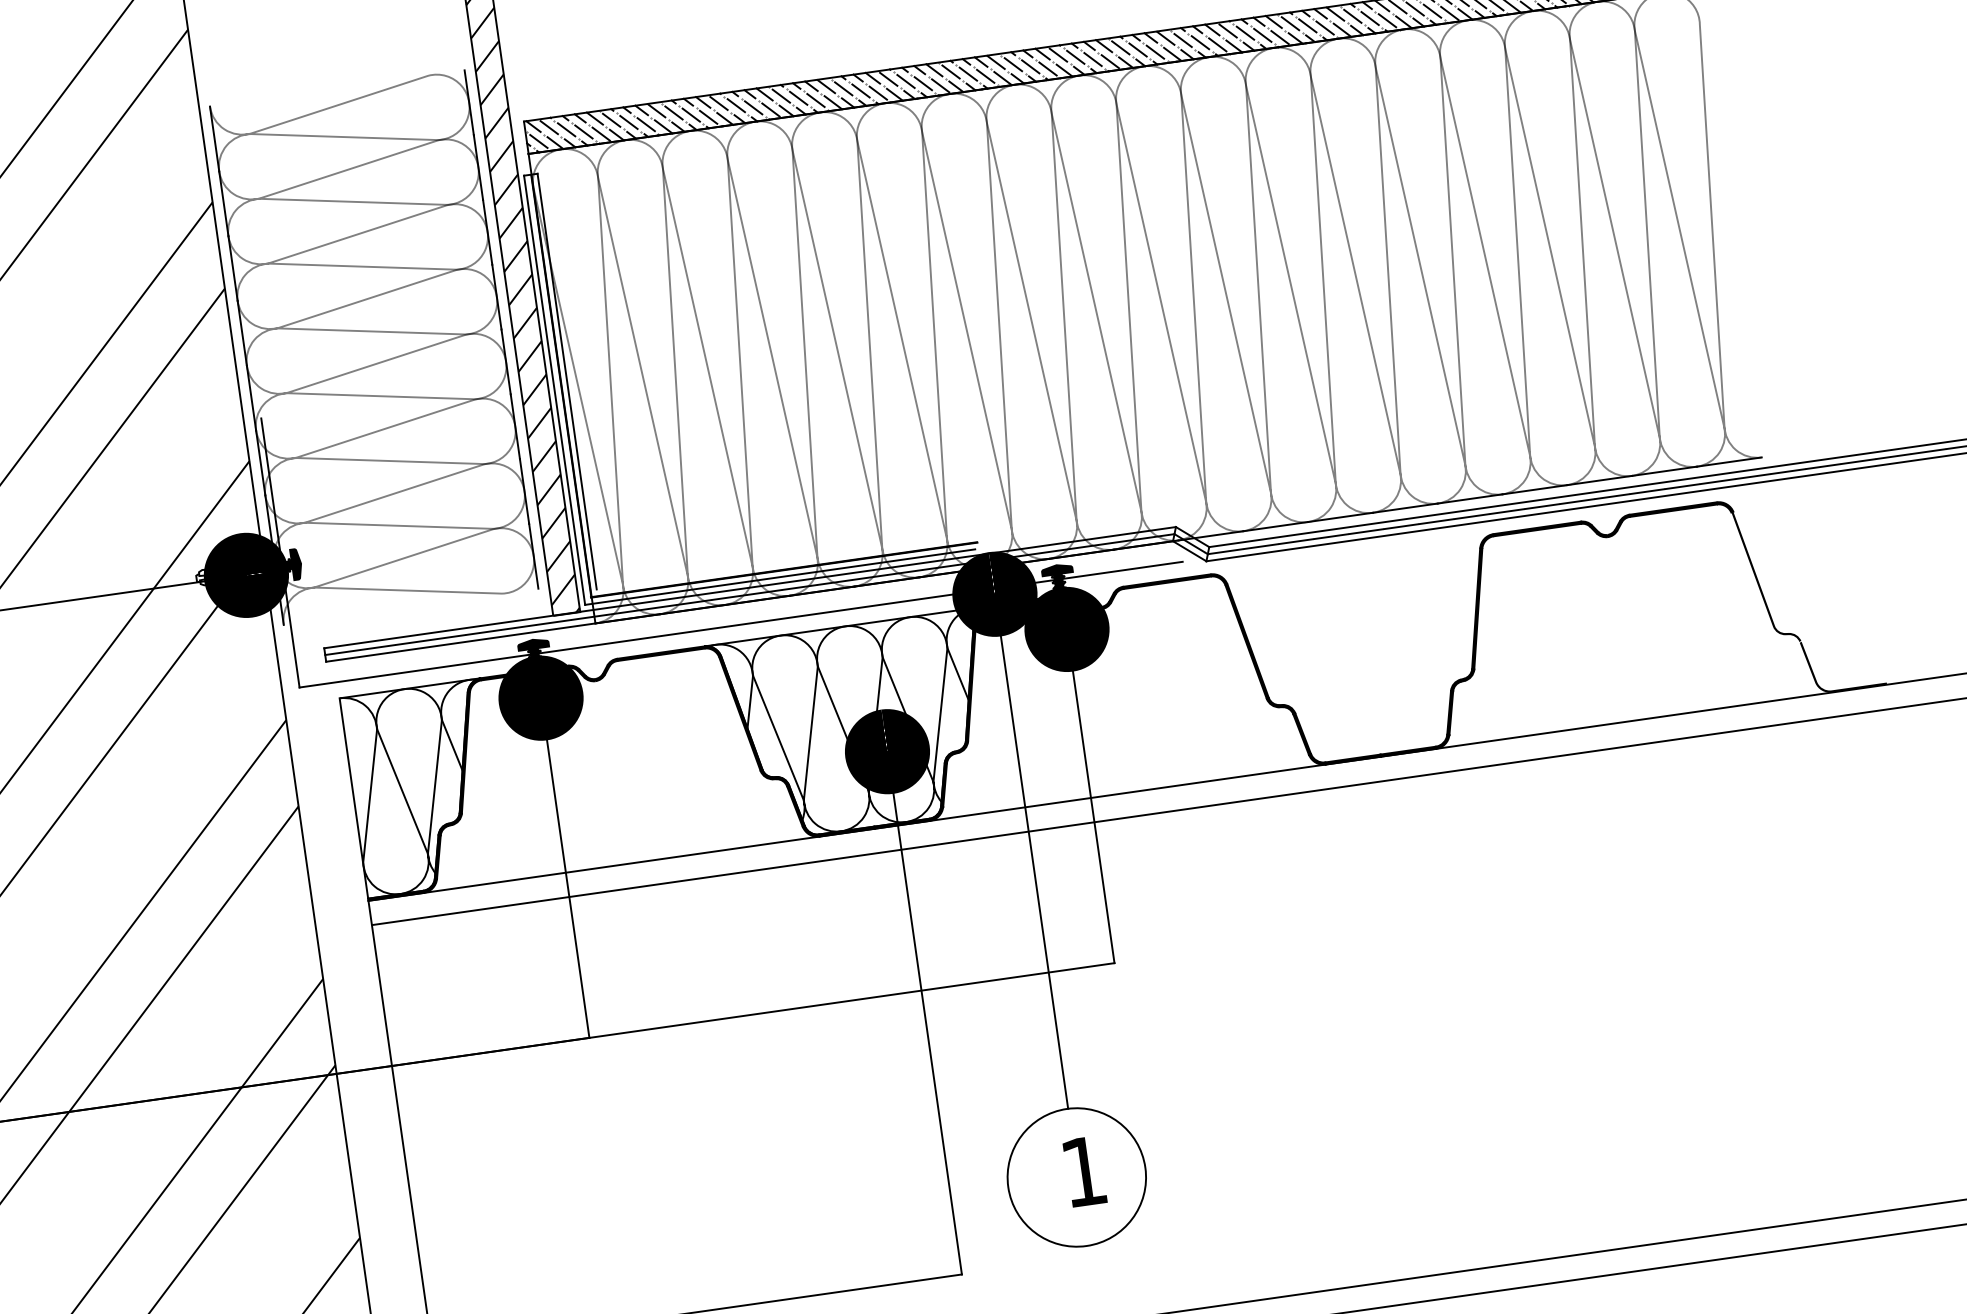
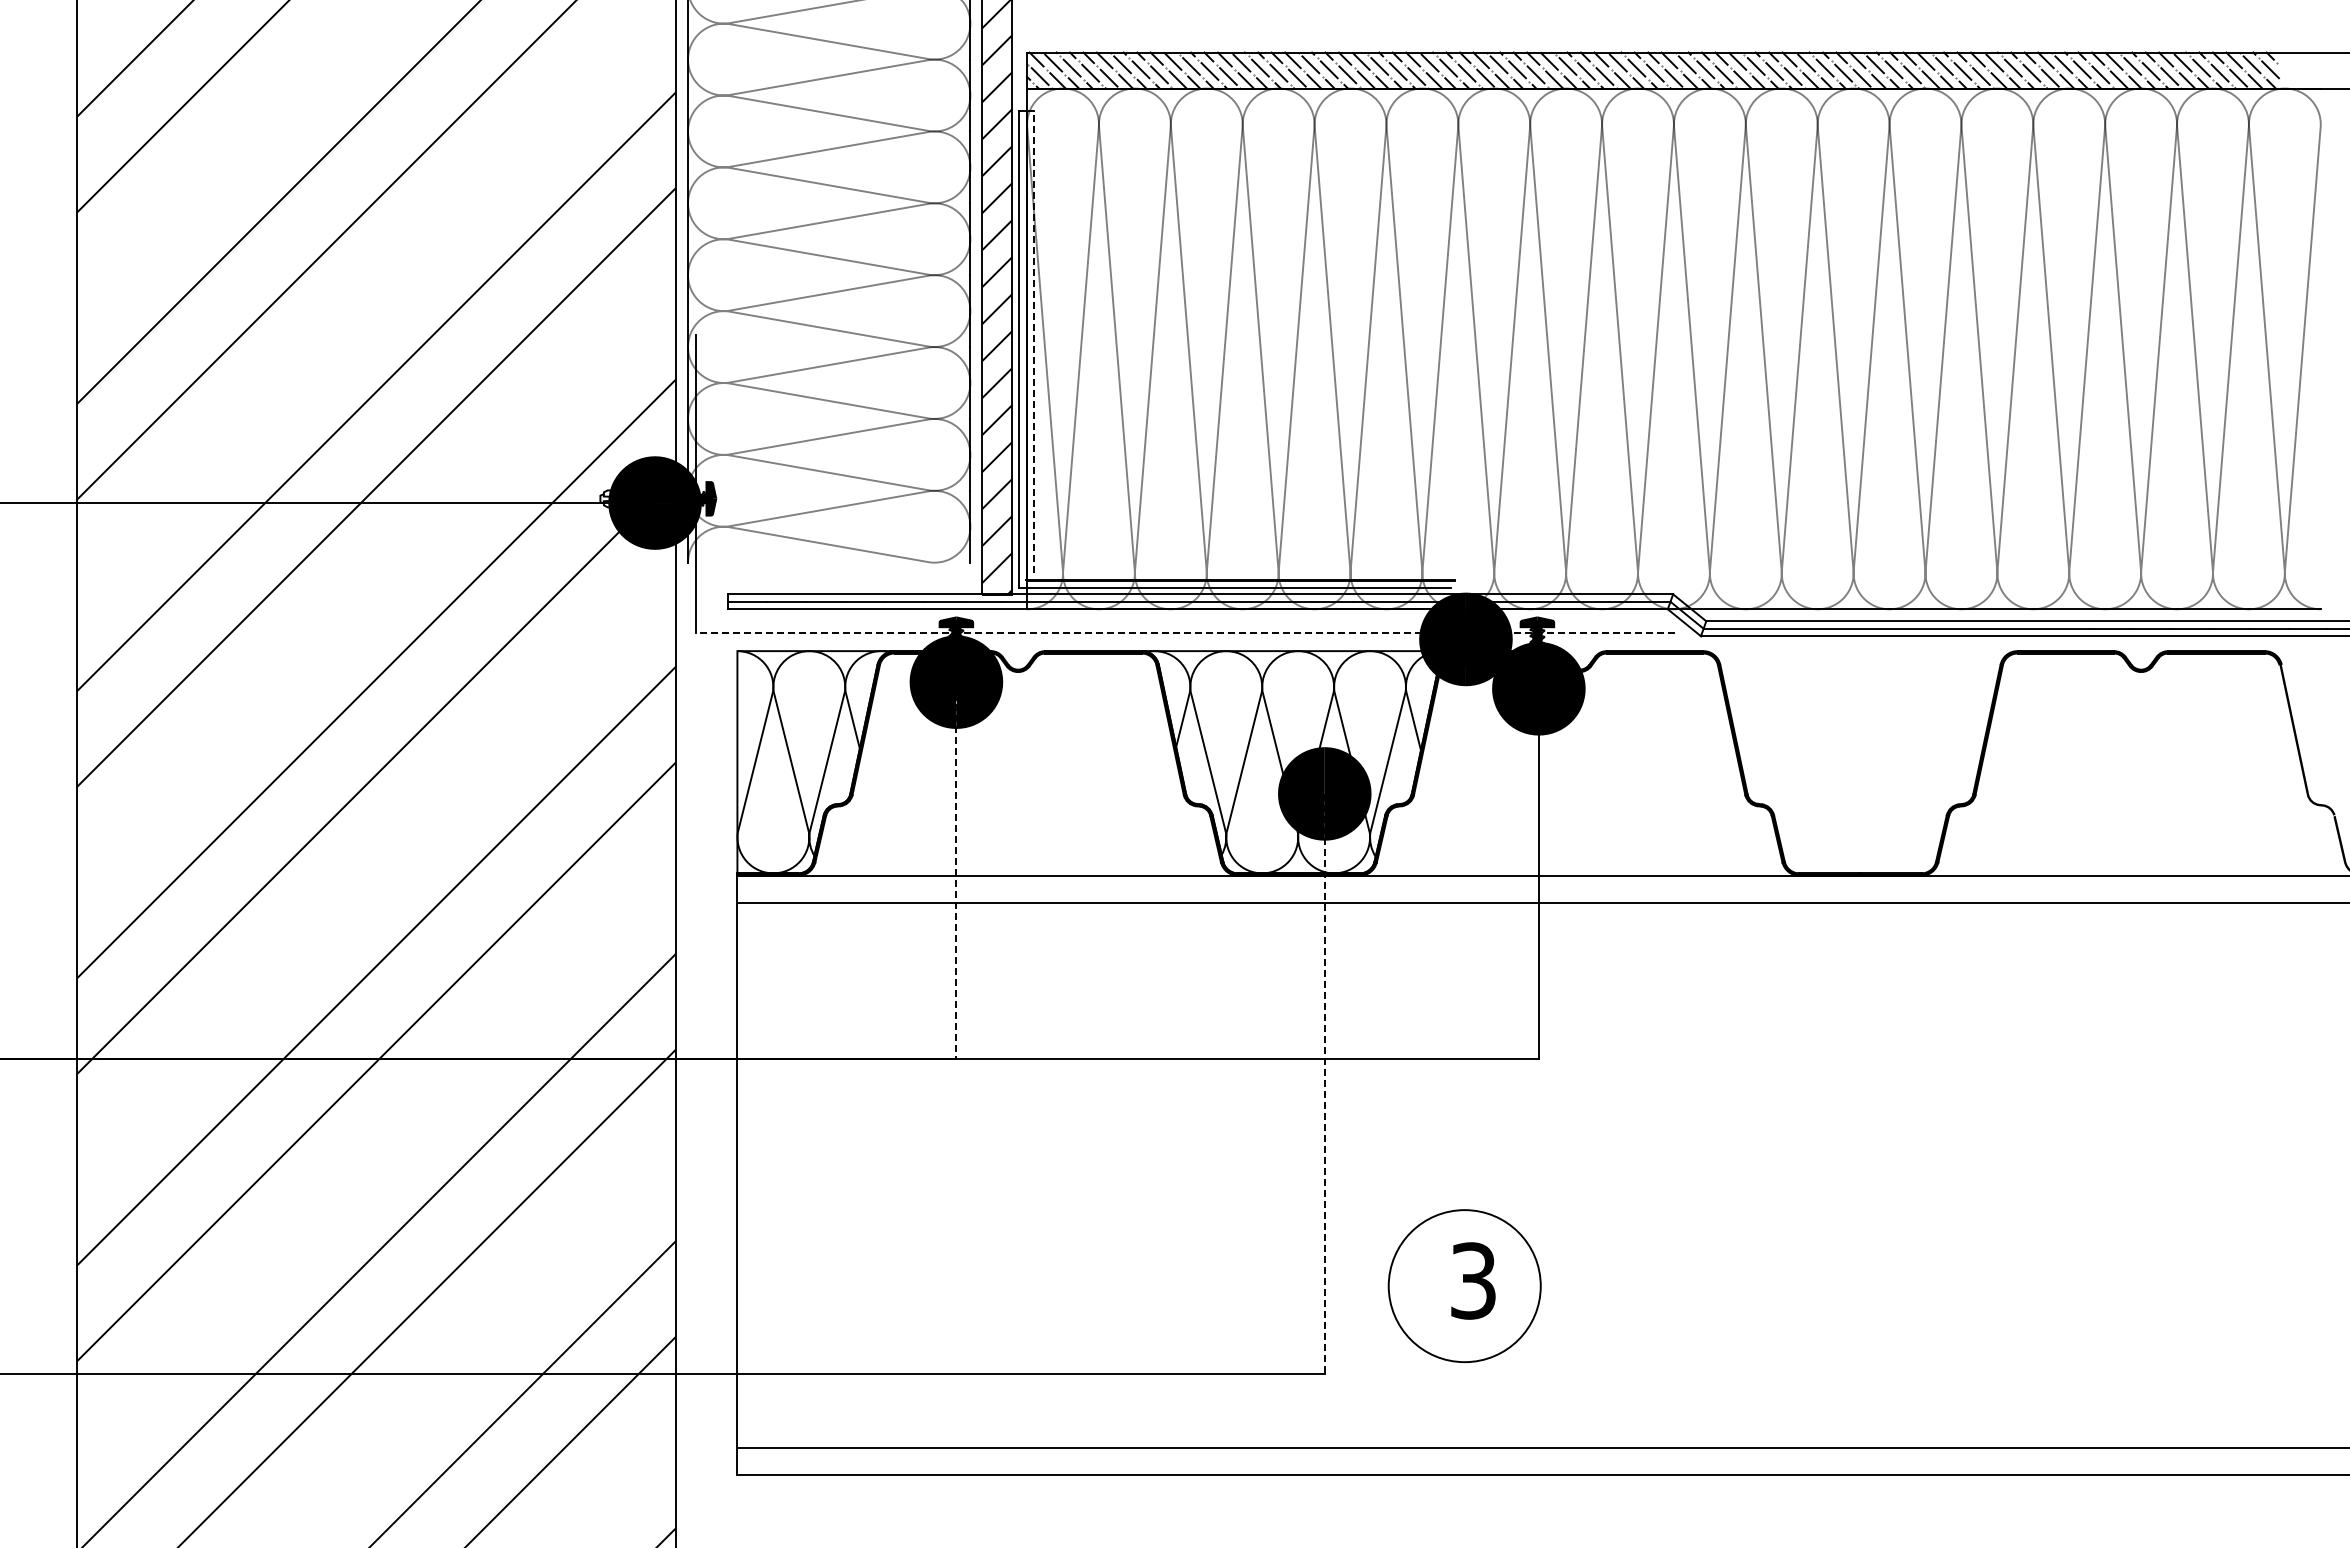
line: (566, 381) -> (1033, 341), solid -> dashed
line: (741, 624) -> (1185, 633), solid -> dashed
line: (1031, 851) -> (1465, 924), removed
line: (565, 868) -> (956, 871), solid -> dashed
line: (924, 1012) -> (1324, 1083), solid -> dashed
text: (1084, 1171) -> (1473, 1280), 1 -> 3

